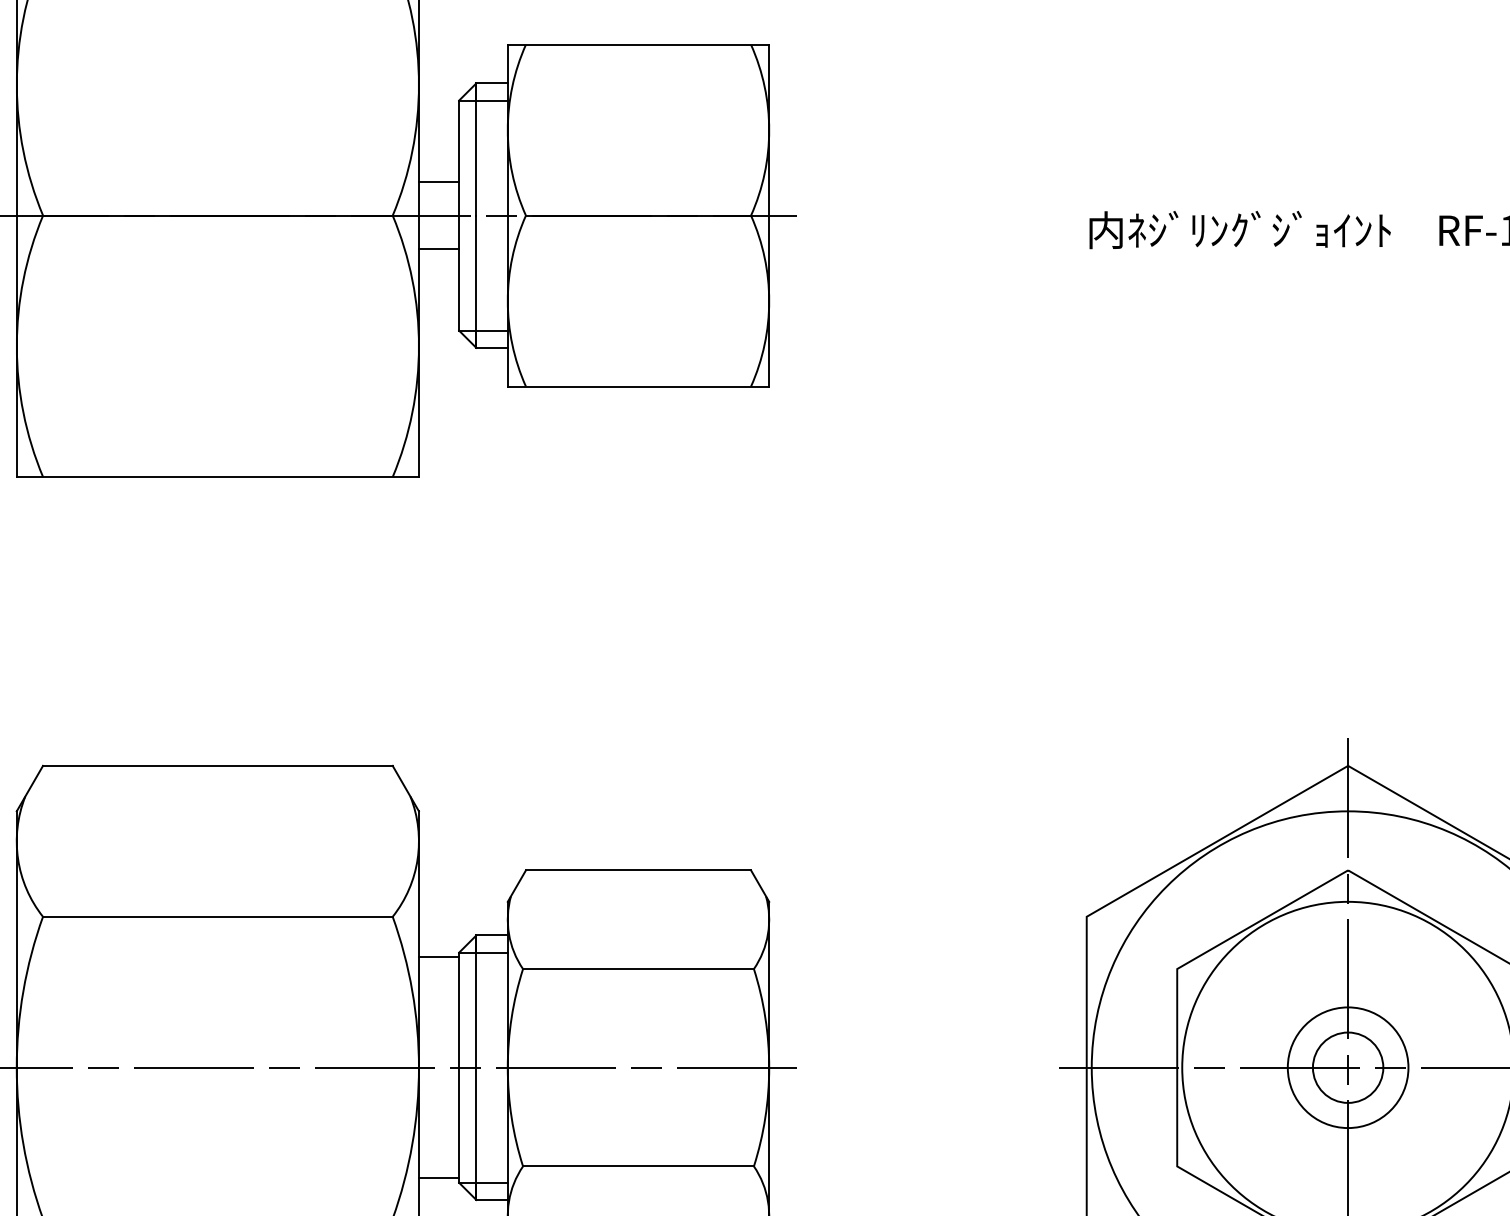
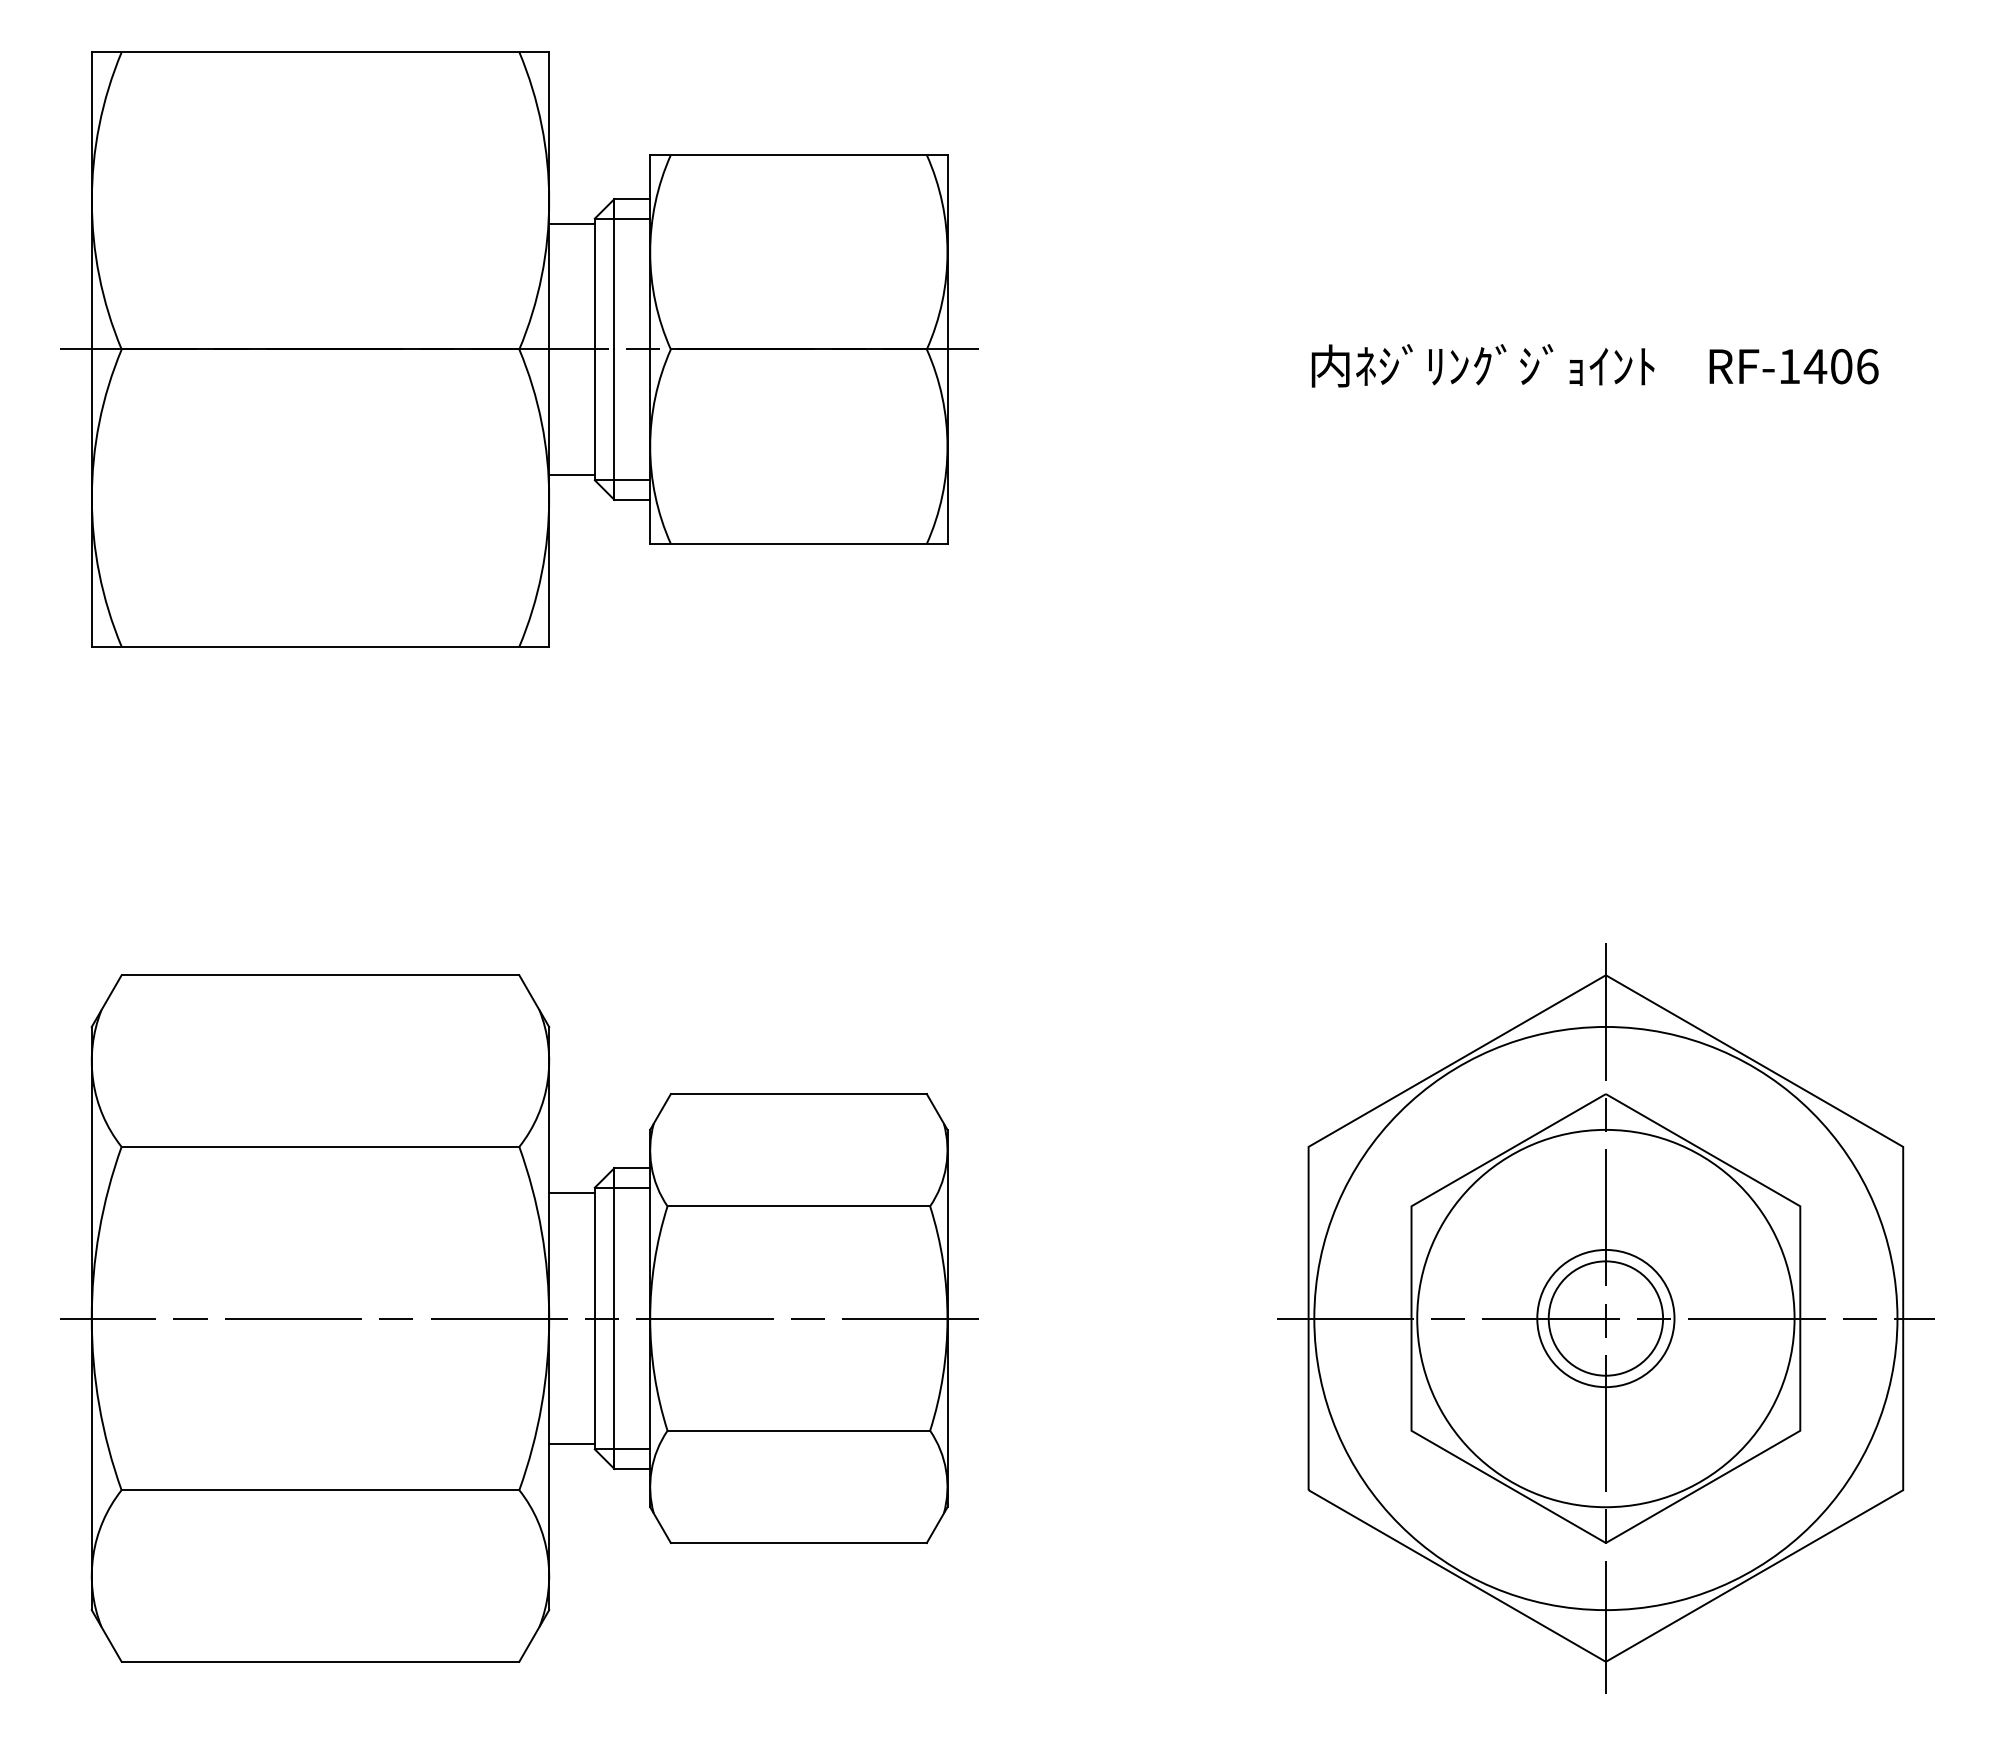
line: (438, 181) -> (571, 223), moved
line: (438, 249) -> (571, 475), moved
circle: (1347, 1067) -> (1605, 1318), size x1.43

